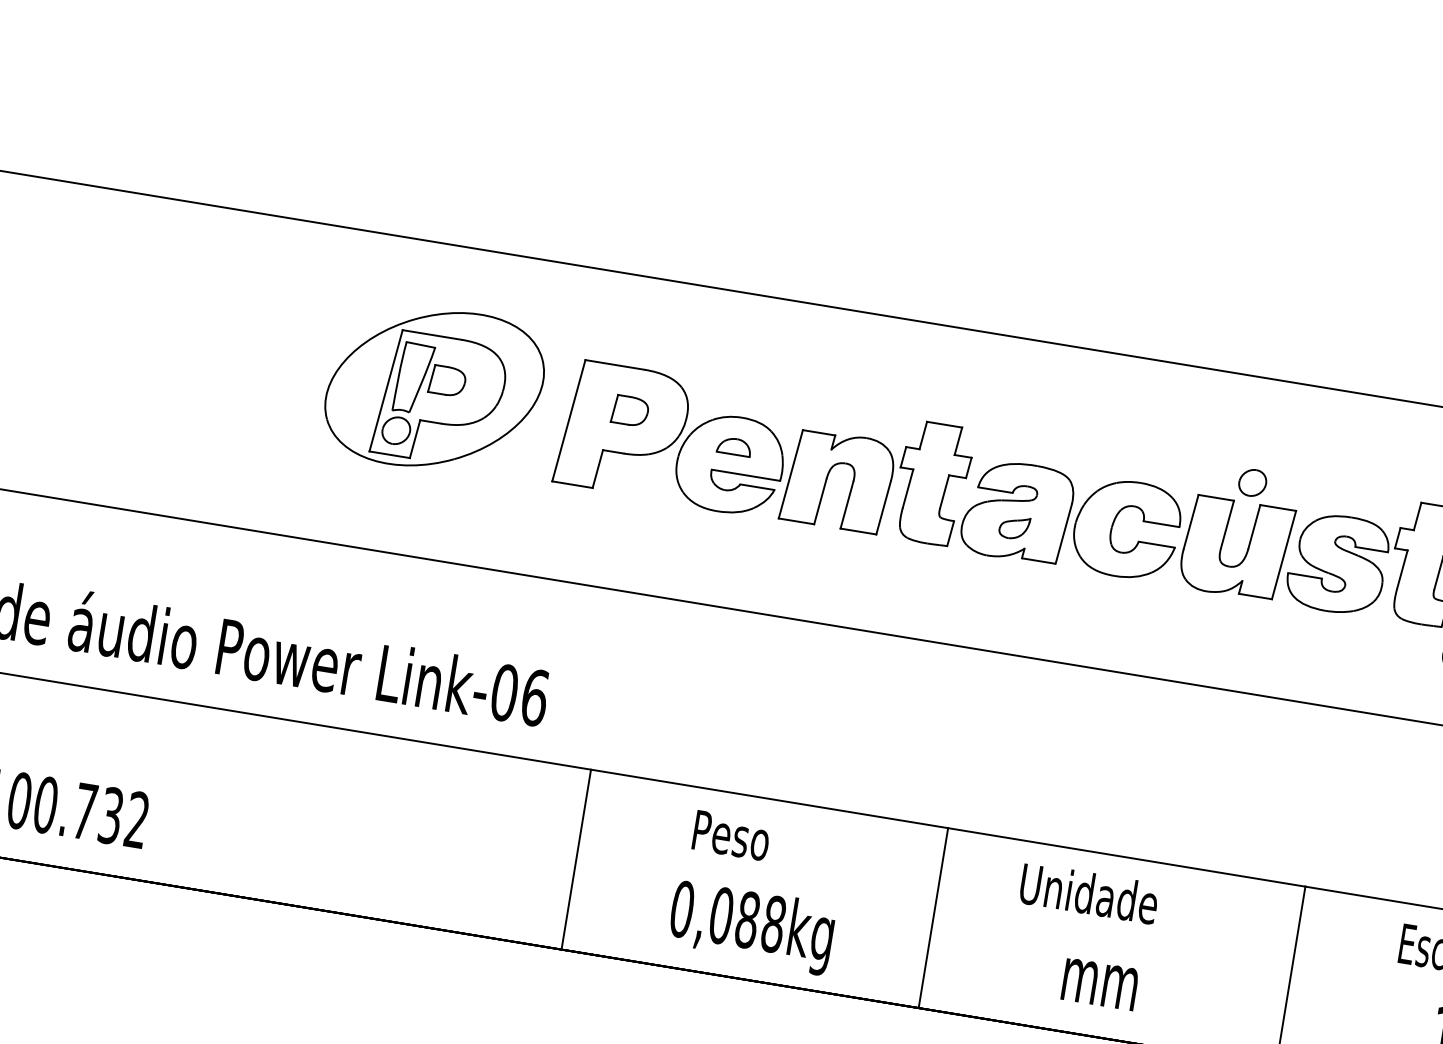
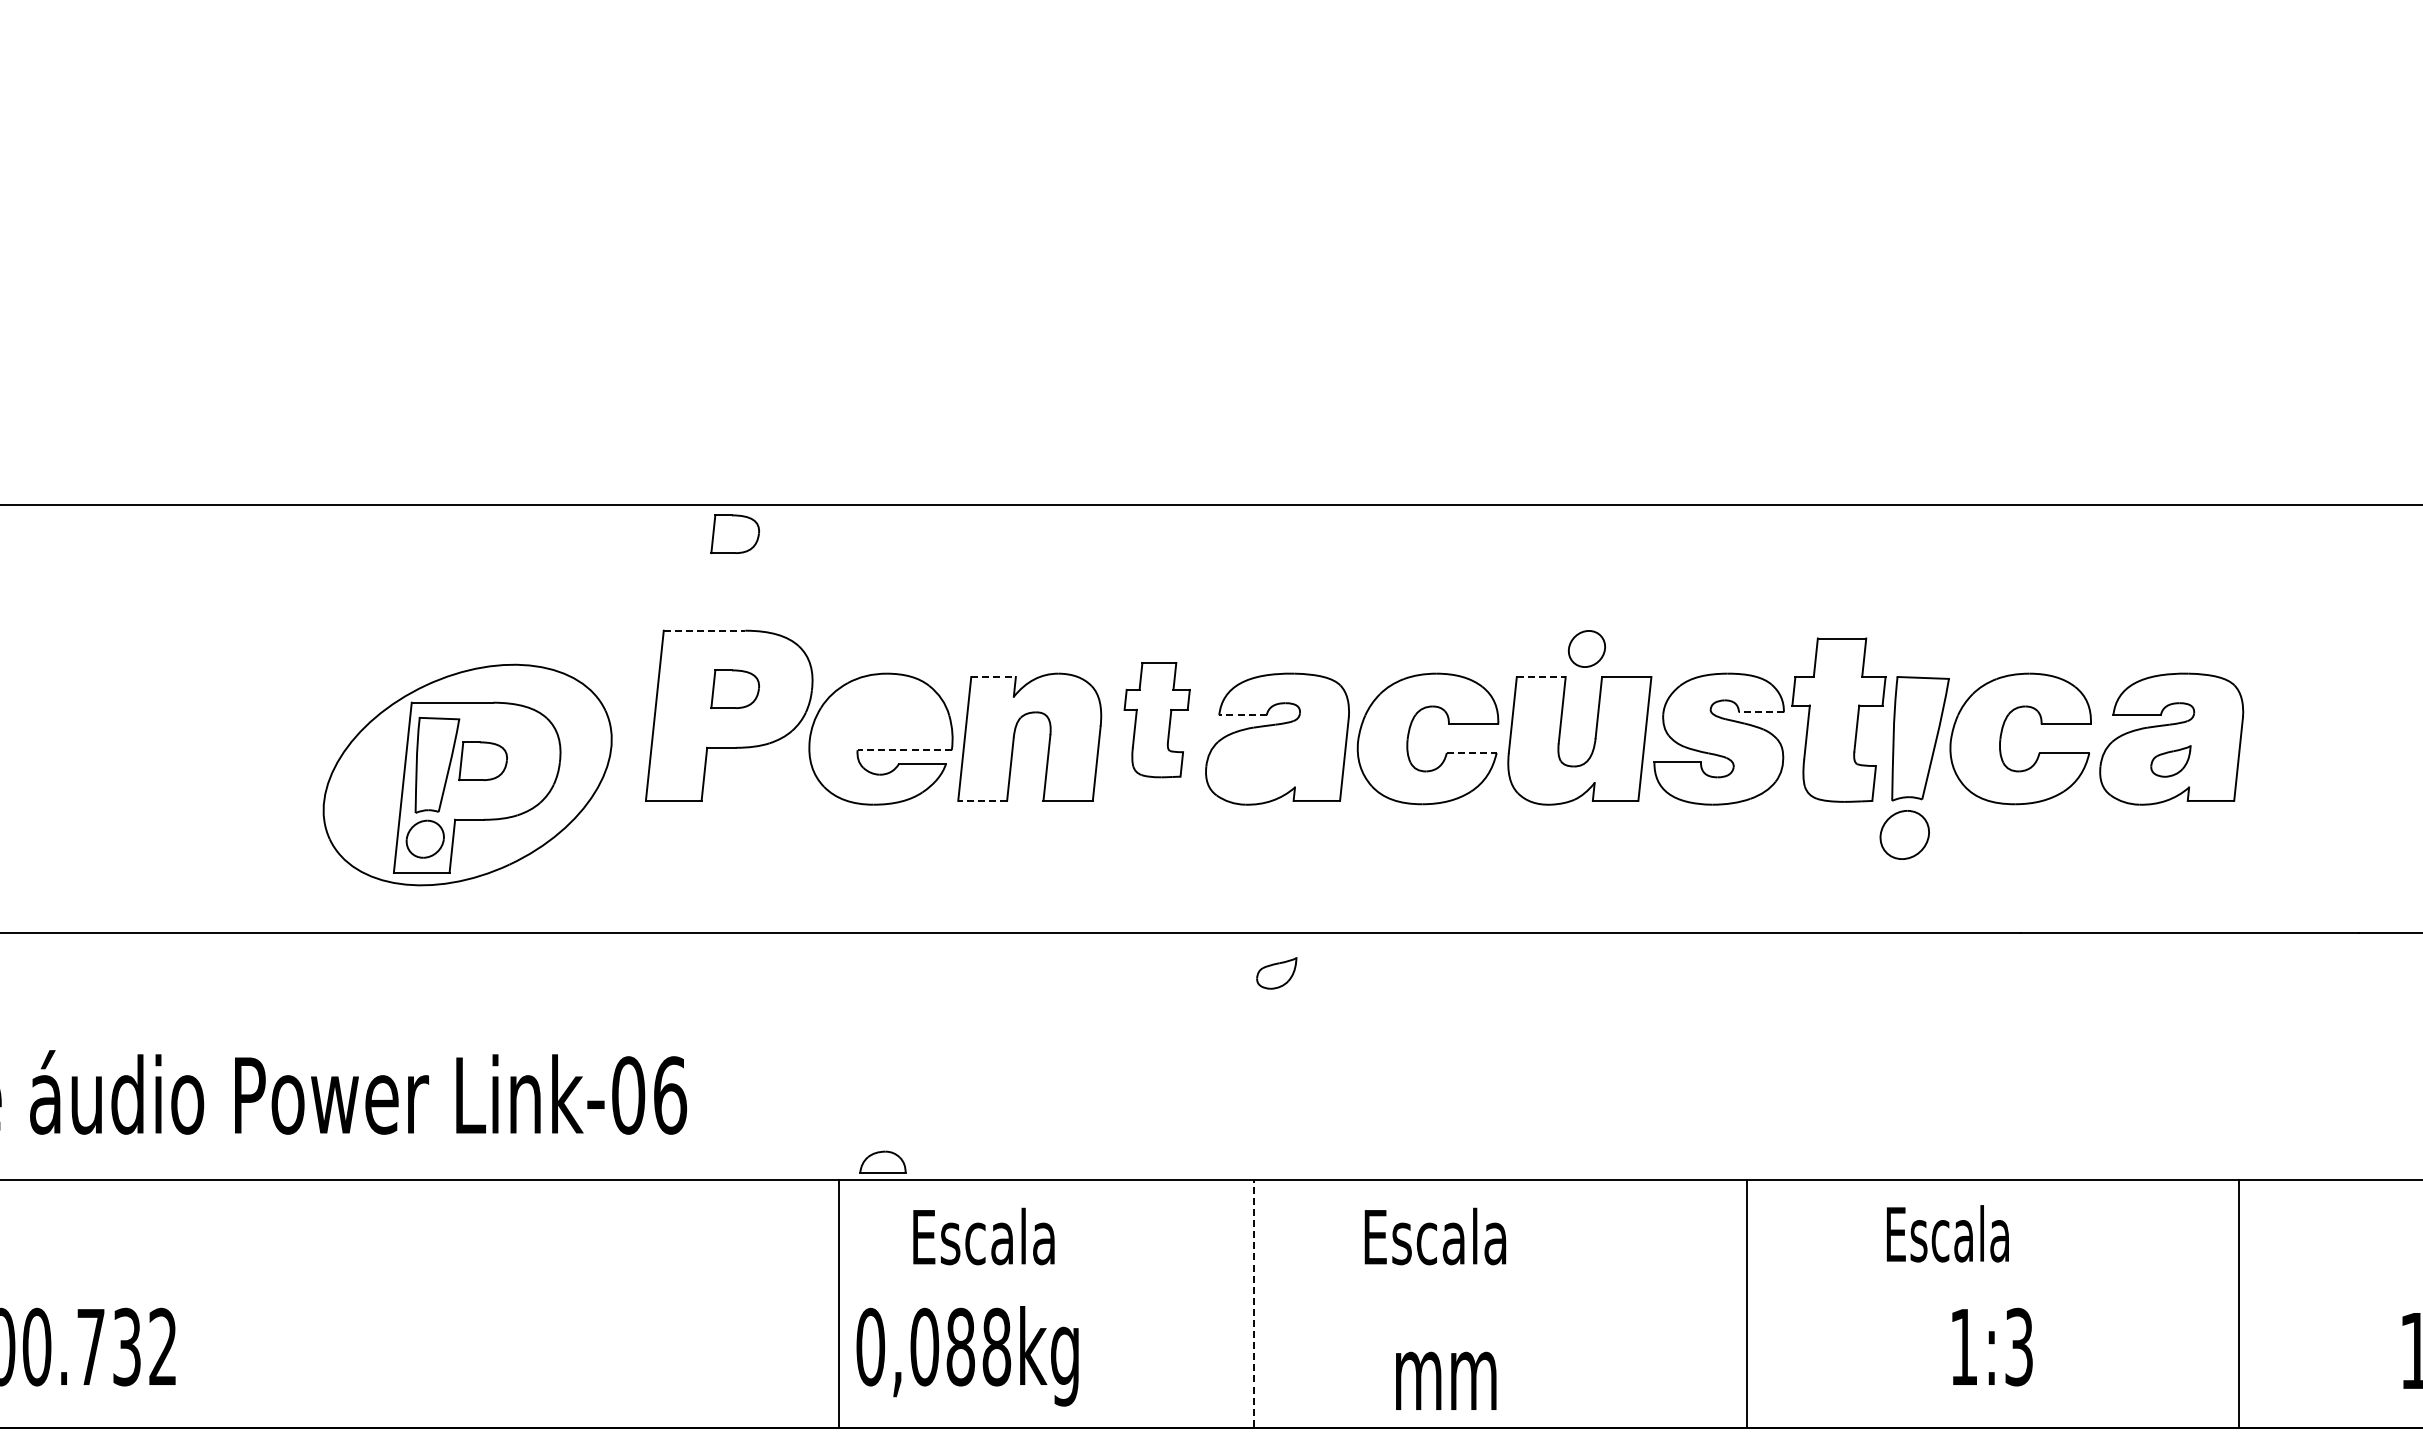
part: (648, 298) -> (735, 534), added
line: (615, 364) -> (704, 630), solid -> dashed
part: (434, 388) -> (467, 774), moved
line: (819, 433) -> (994, 677), solid -> dashed
part: (734, 446) -> (882, 1161), moved
line: (745, 475) -> (904, 750), solid -> dashed
part: (932, 482) -> (1156, 719), size x0.7
line: (995, 490) -> (1243, 715), solid -> dashed
line: (1216, 498) -> (1541, 677), solid -> dashed
line: (796, 521) -> (982, 800), solid -> dashed
part: (1014, 527) -> (1276, 973), moved
line: (1156, 545) -> (1471, 753), solid -> dashed
line: (1371, 549) -> (1760, 712), solid -> dashed
text: (747, 837) -> (986, 1236), Peso -> Escala
line: (576, 859) -> (839, 1303), moved
text: (1089, 893) -> (1457, 1236), Unidade -> Escala
line: (933, 917) -> (1253, 1303), solid -> dashed
text: (751, 927) -> (967, 1356), moved
text: (1100, 984) -> (1446, 1380), moved

